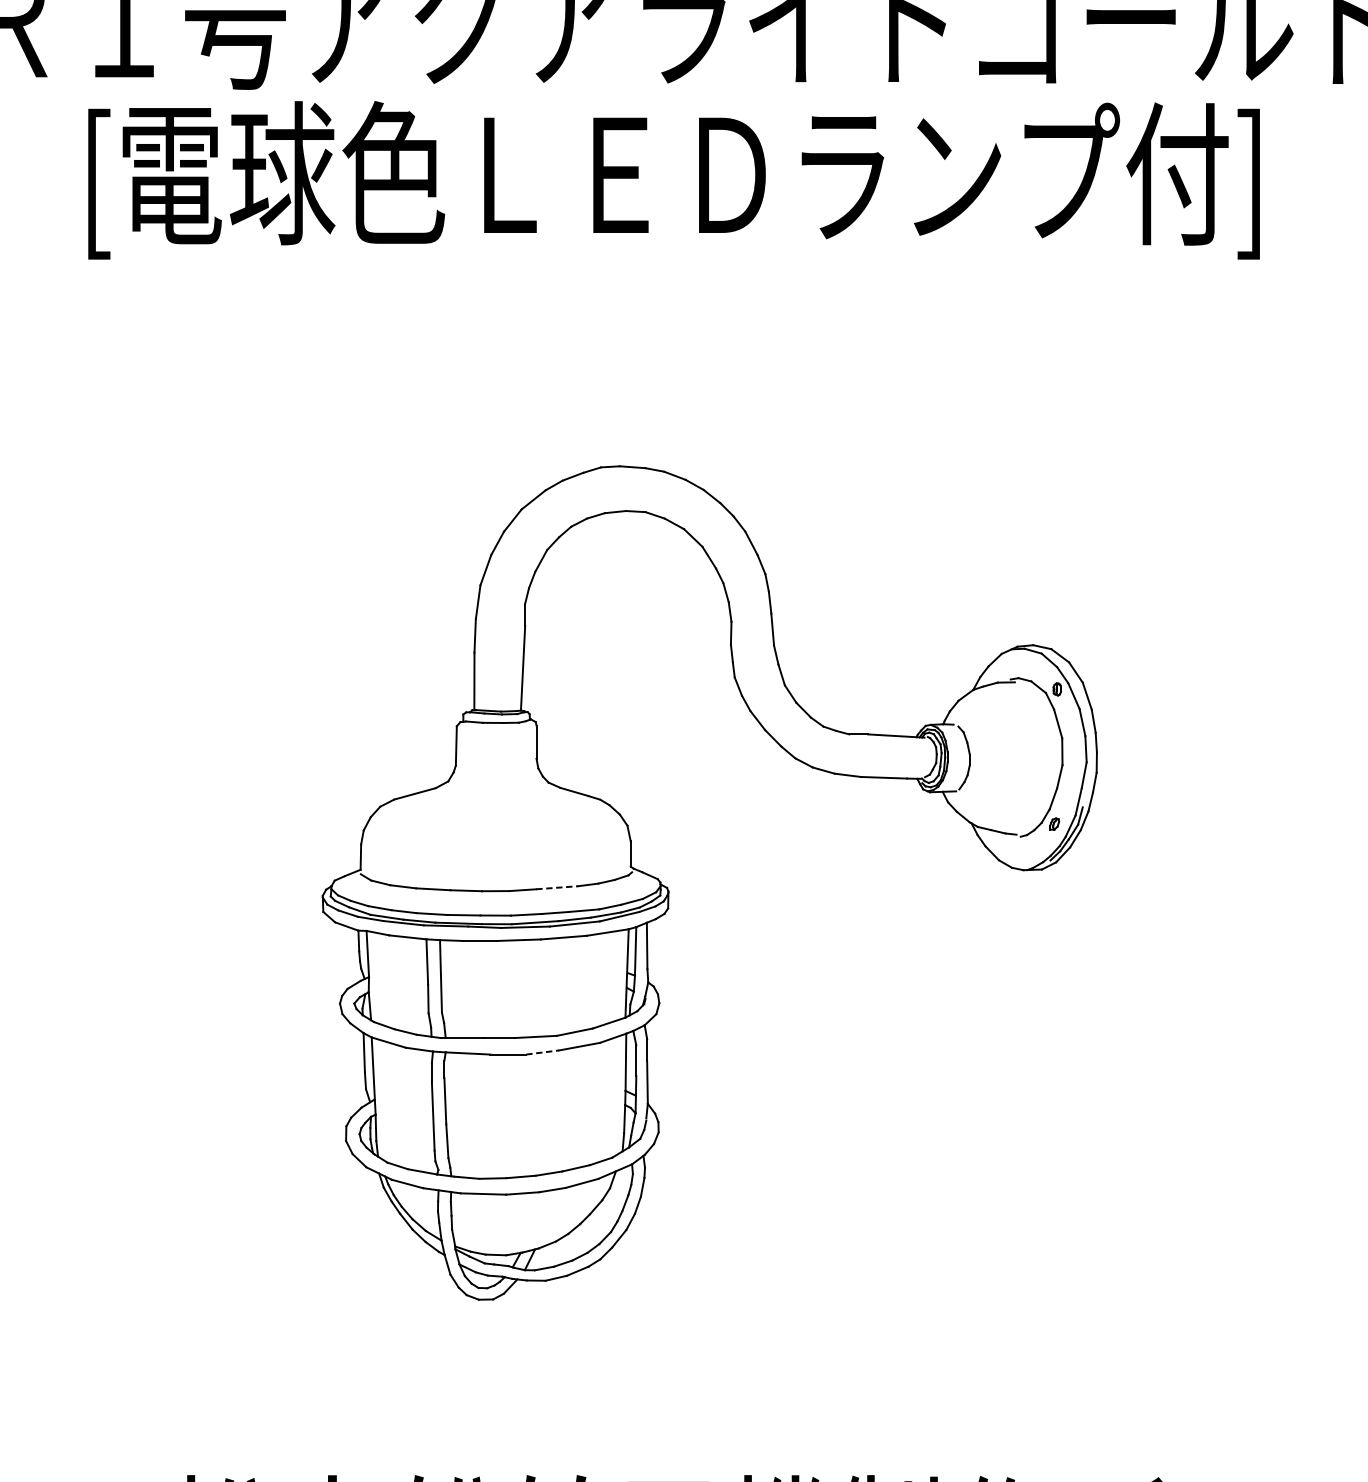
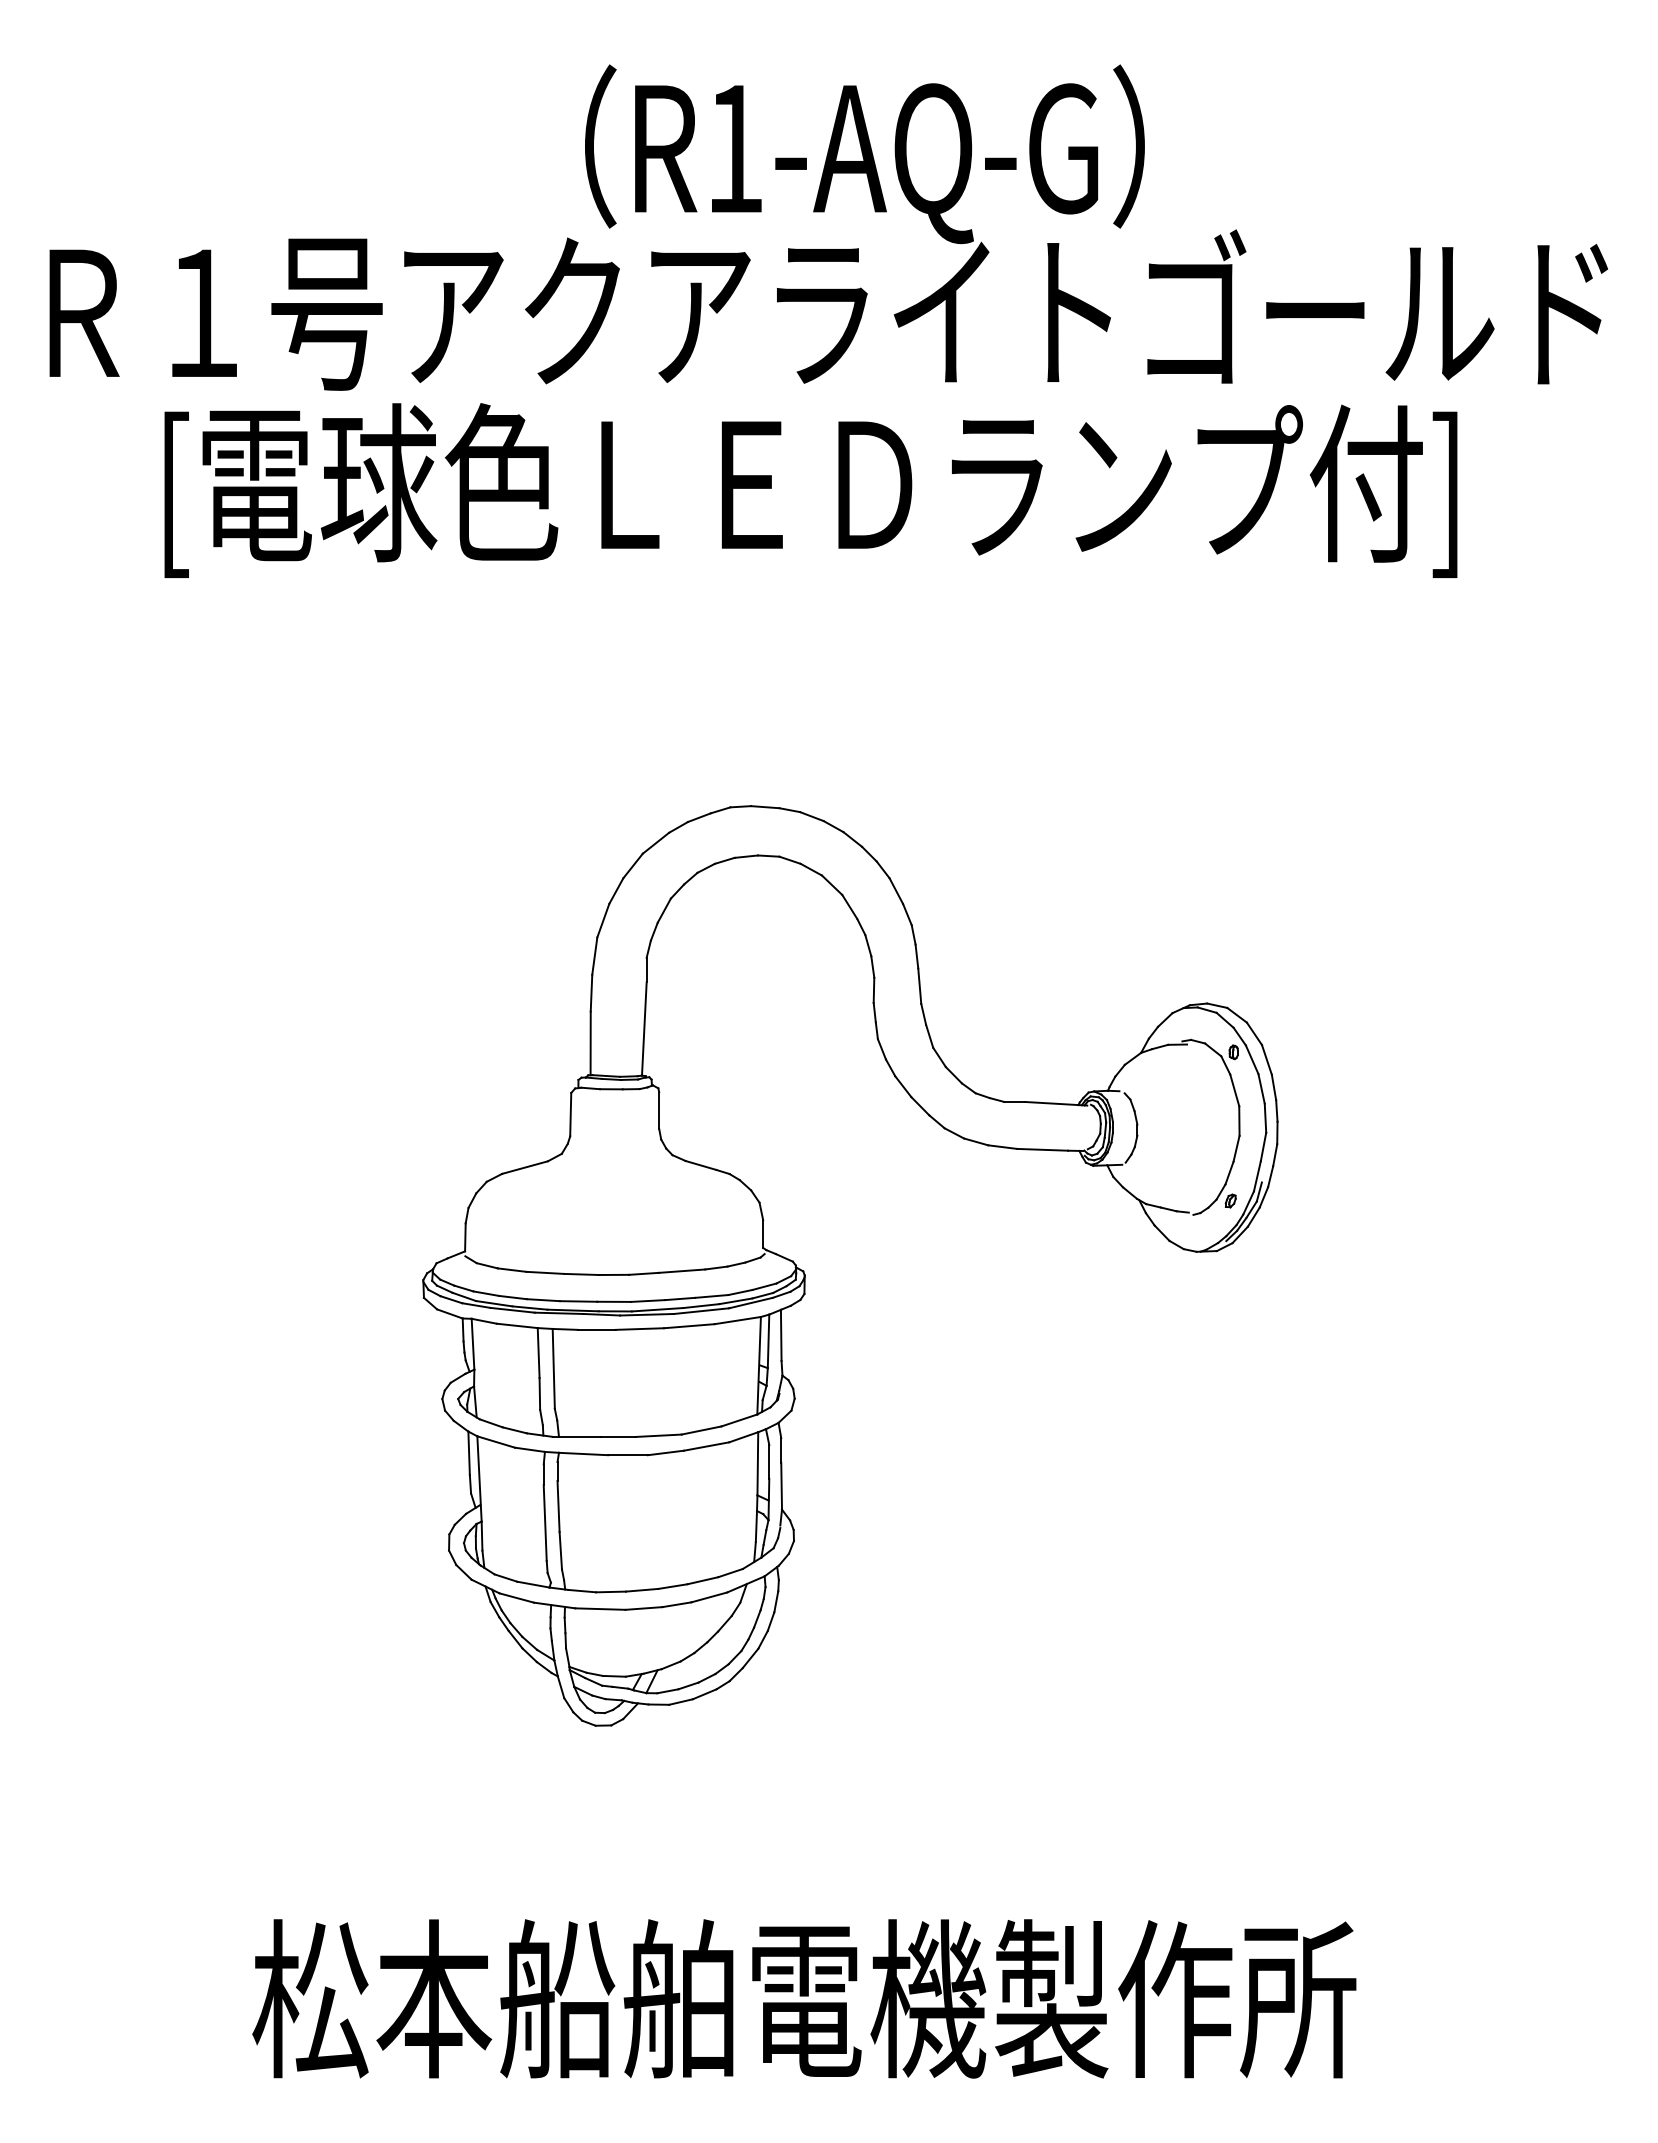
line: (557, 888) -> (682, 1271), dashed -> solid
line: (543, 1052) -> (666, 1452), dashed -> solid

